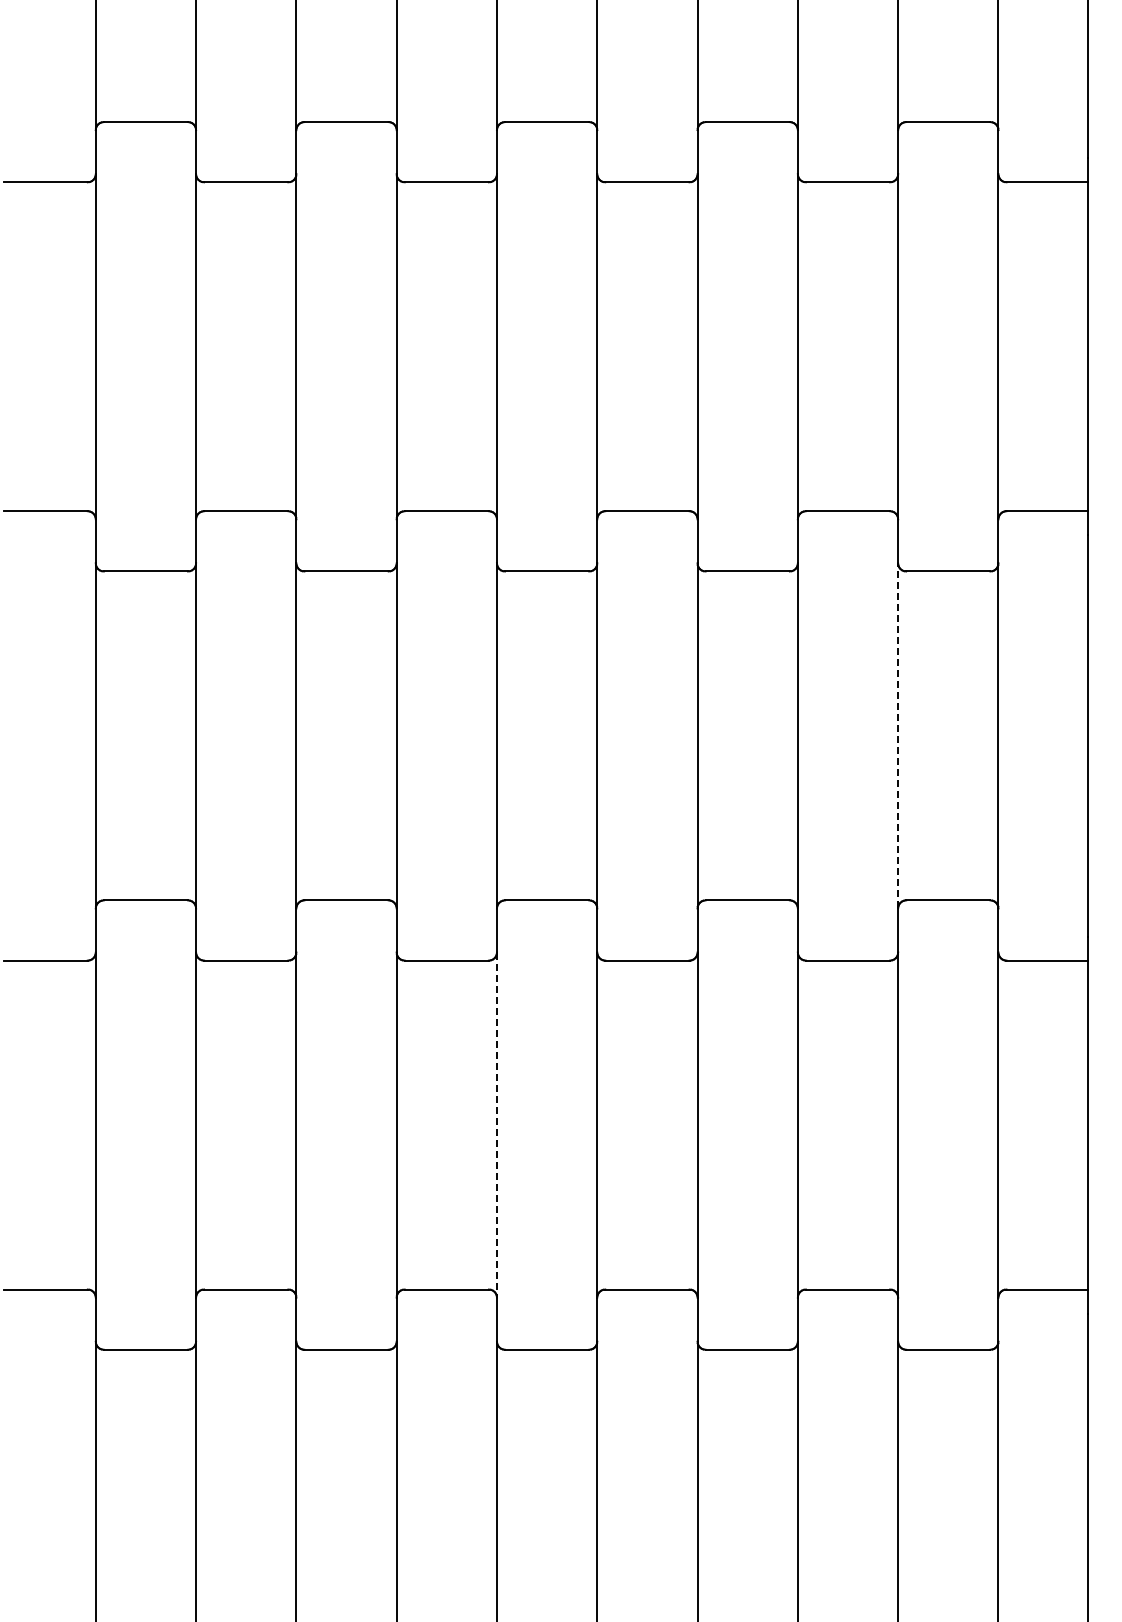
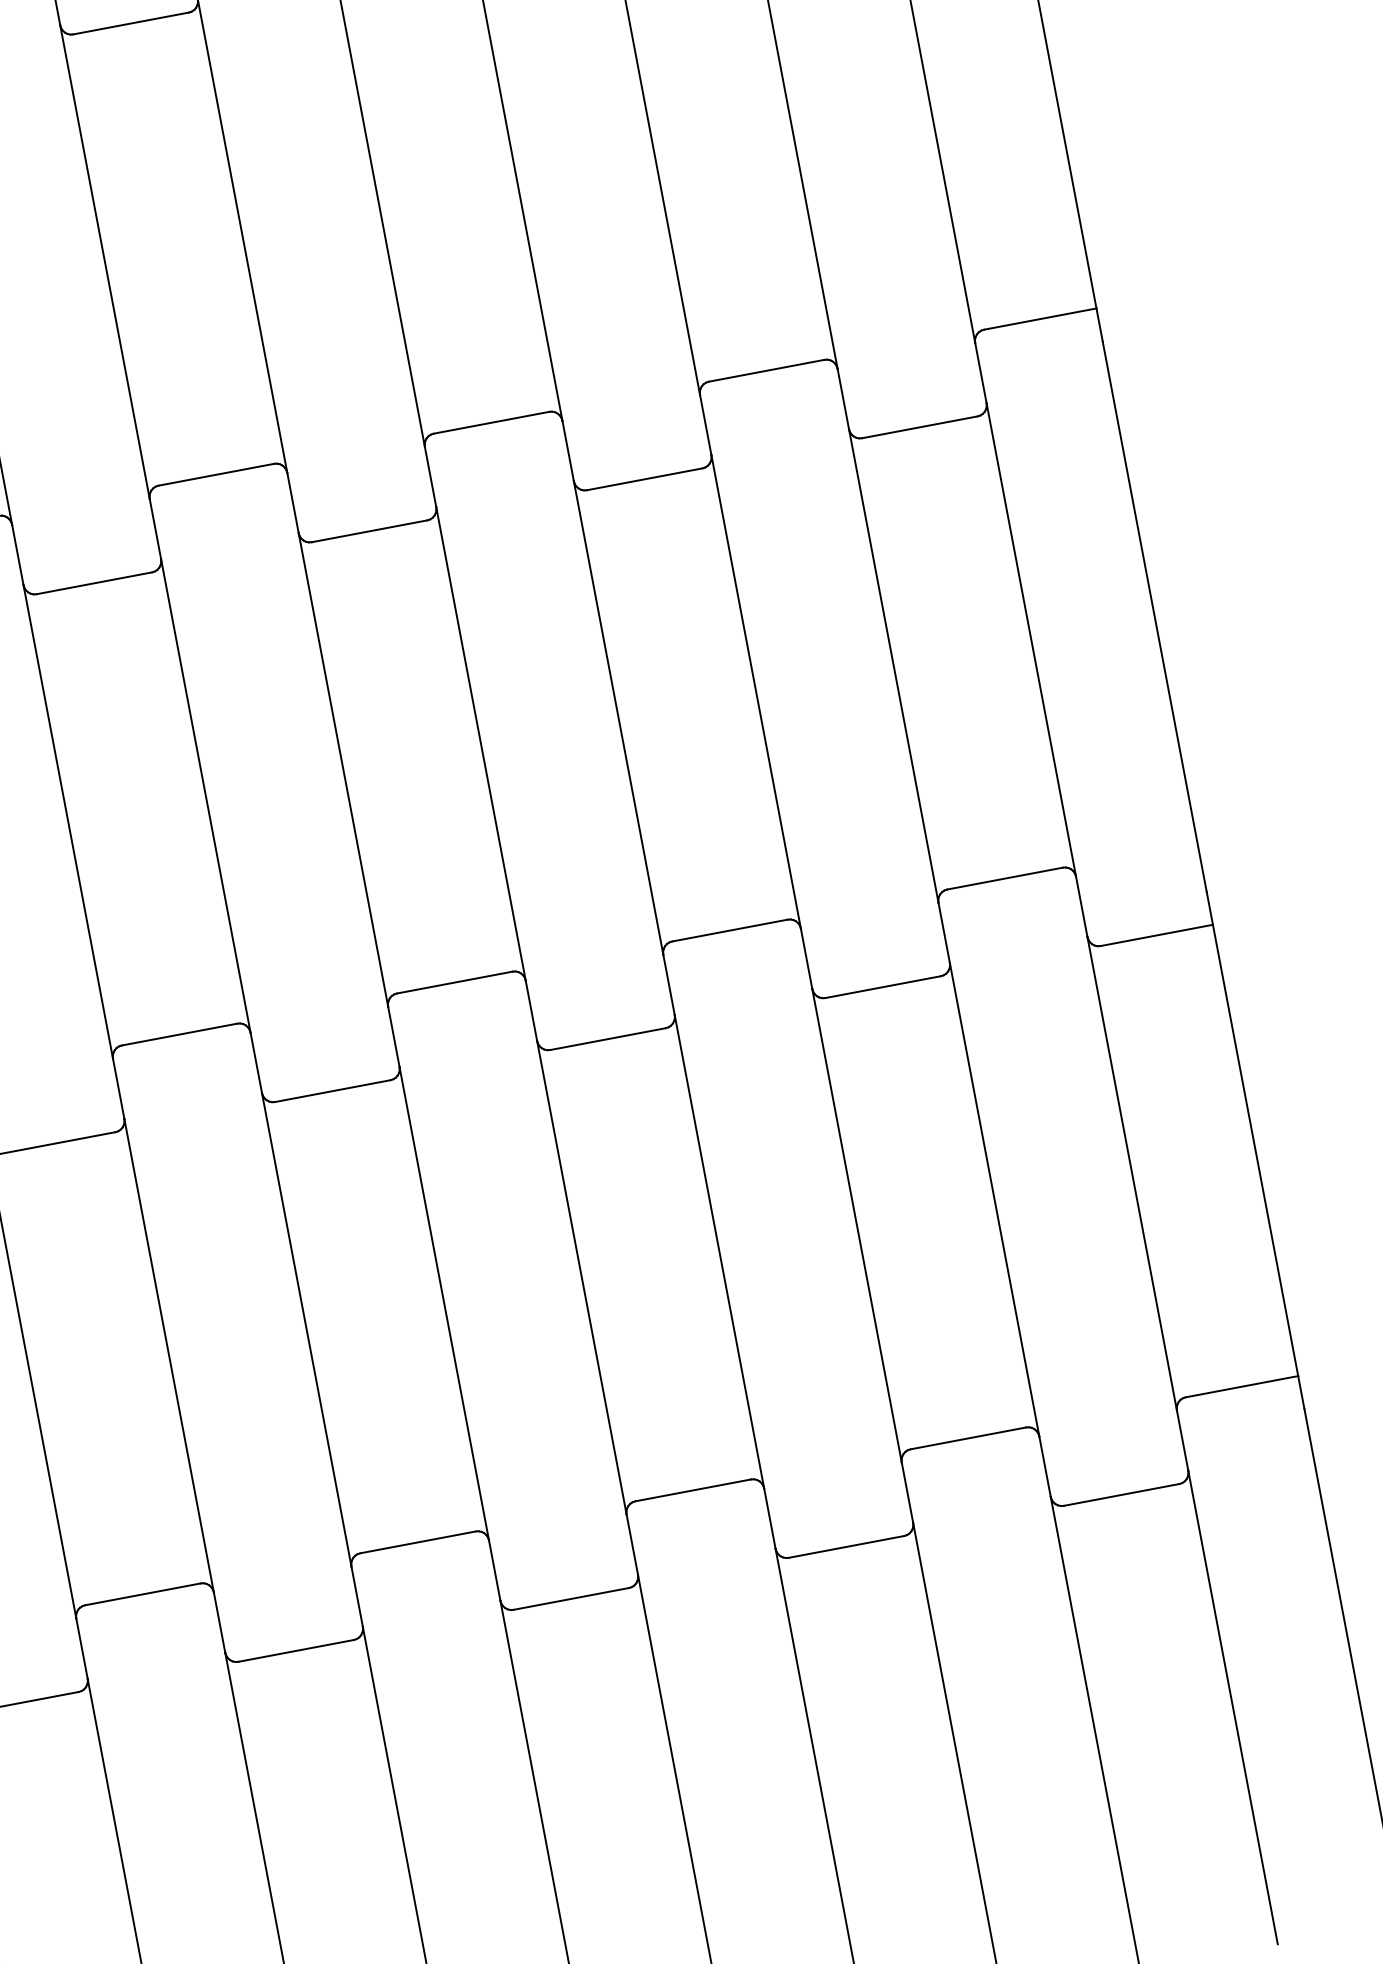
line: (898, 735) -> (894, 665), dashed -> solid
line: (496, 1125) -> (443, 1304), dashed -> solid

